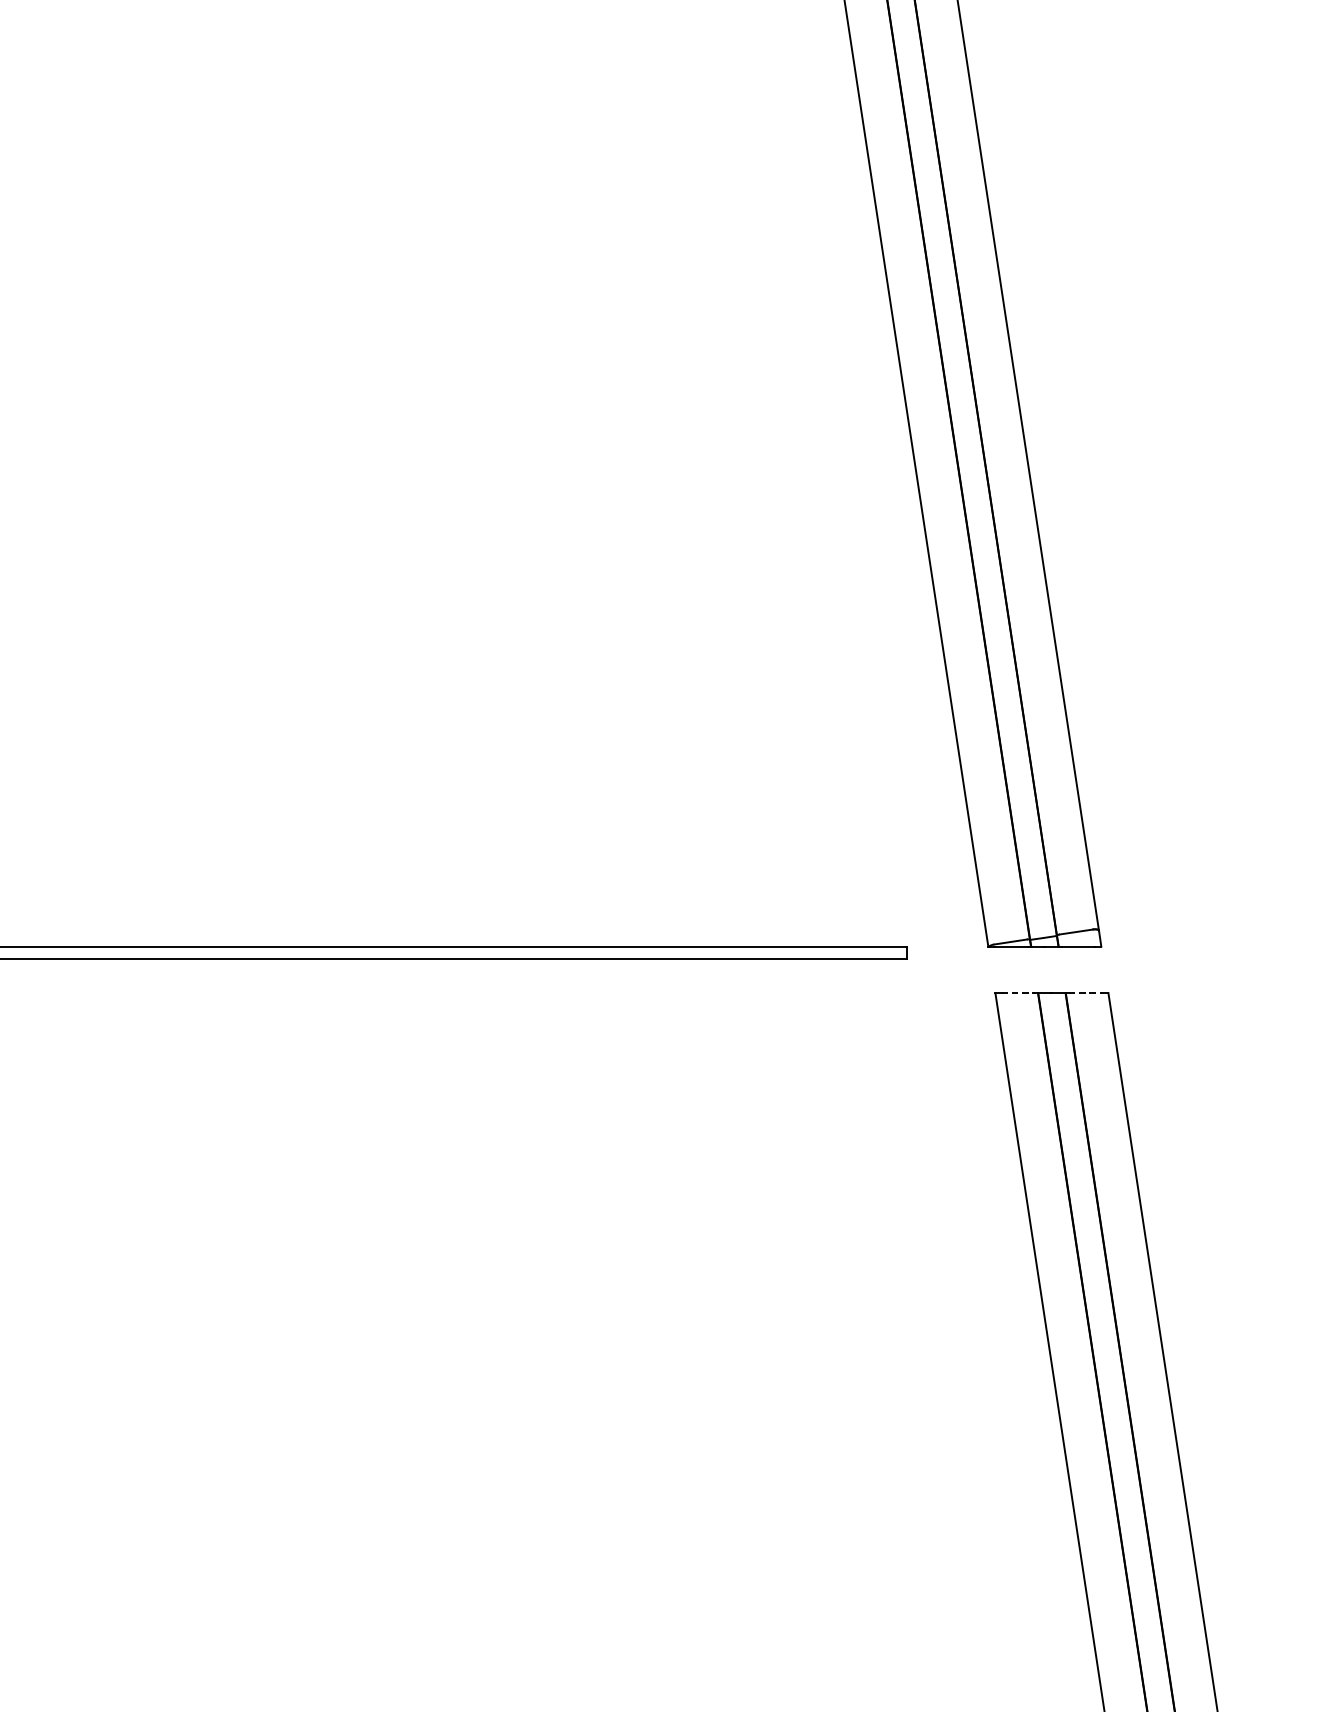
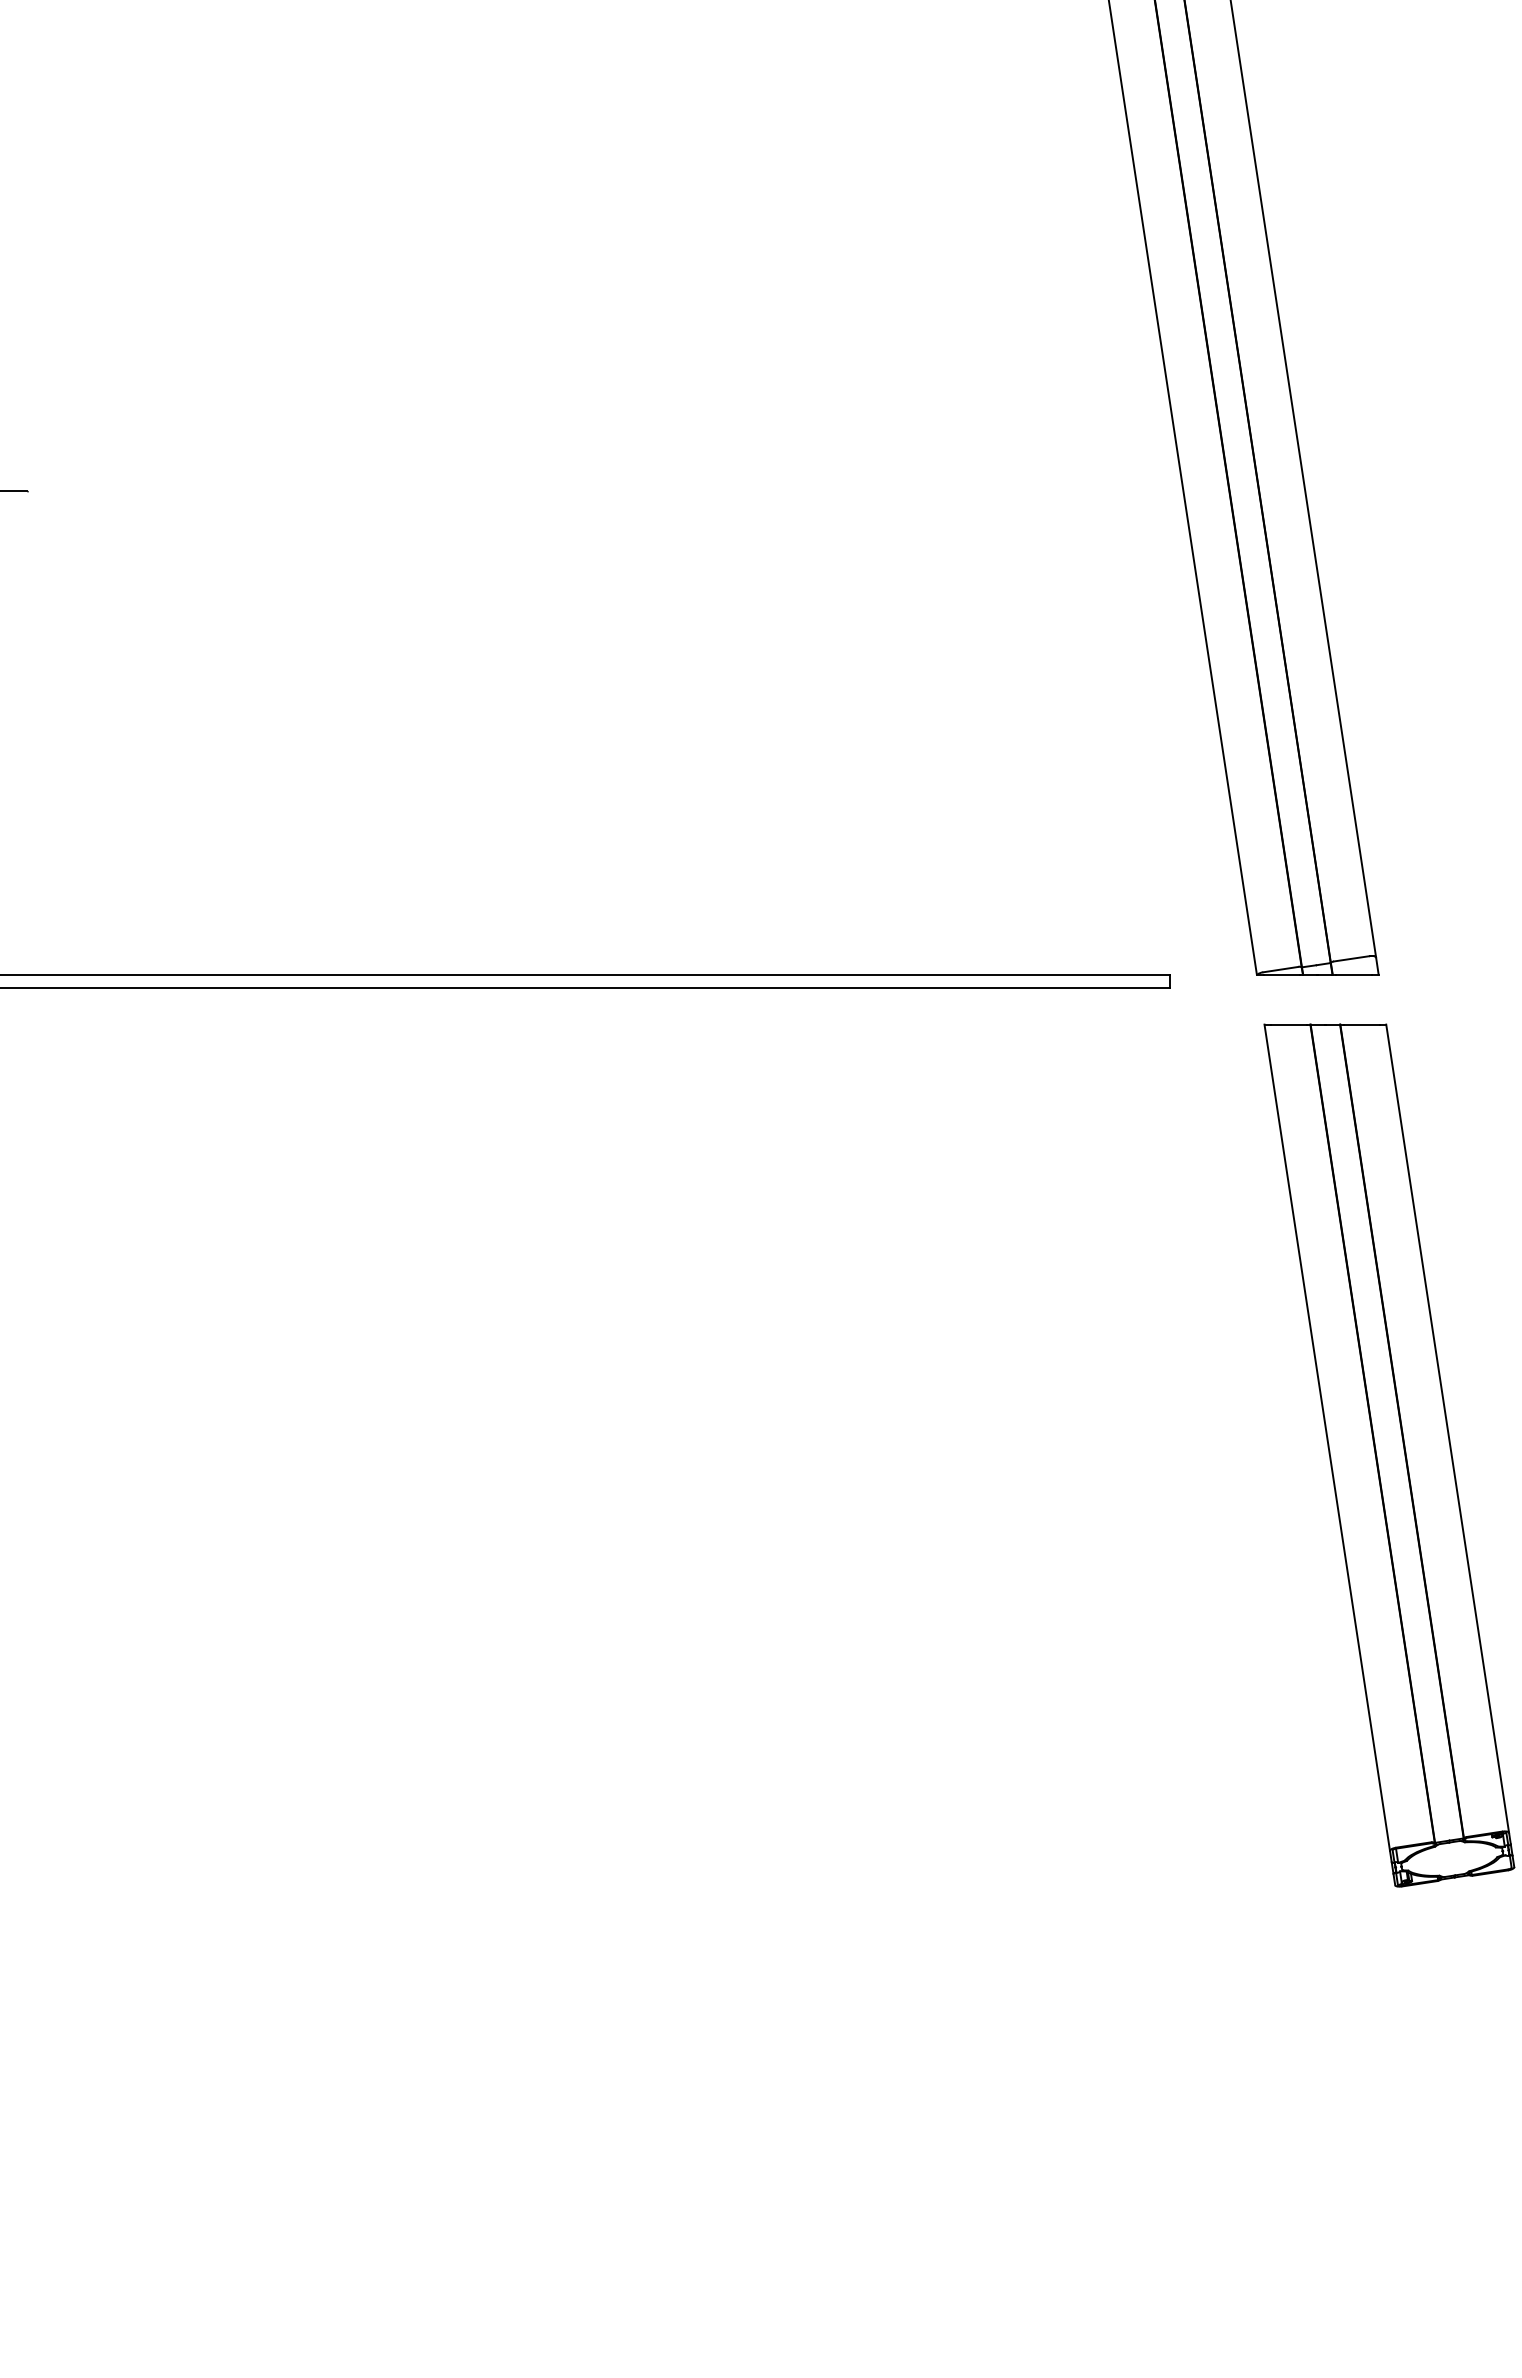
line: (1018, 992) -> (1289, 1024), dashed -> solid
line: (1085, 992) -> (1361, 1024), dashed -> solid

